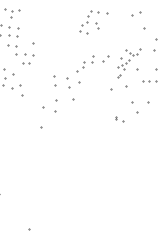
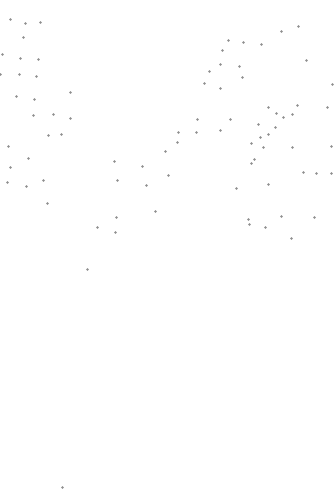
part: (93, 22) -> (232, 64), moved
part: (50, 105) -> (107, 224), size x0.71
part: (119, 119) -> (256, 224), moved

